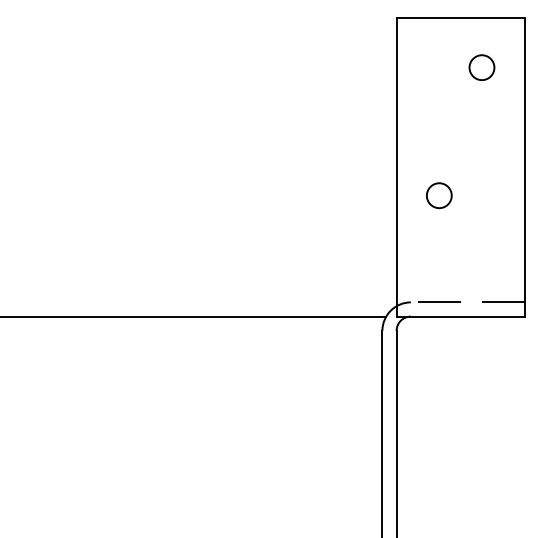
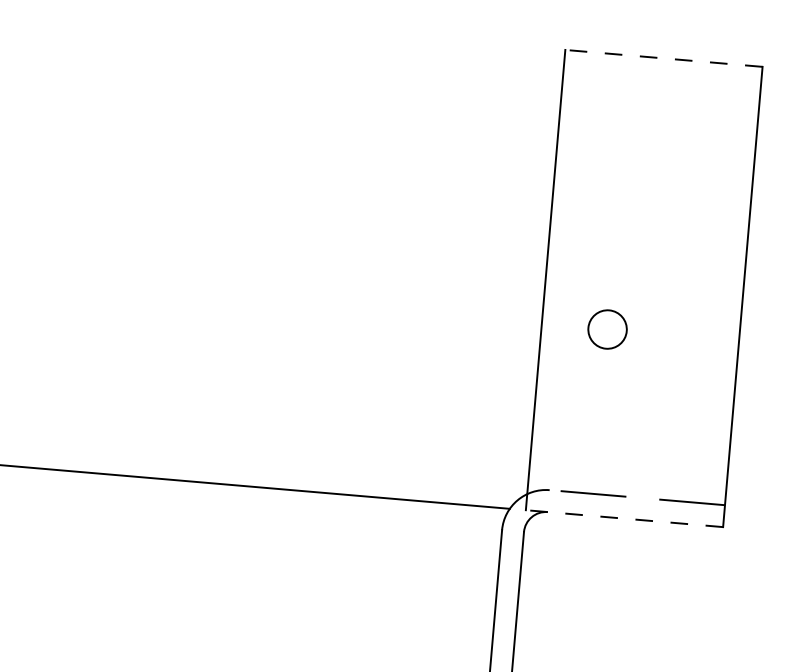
line: (460, 17) -> (663, 57), solid -> dashed
circle: (481, 67) -> (689, 137), removed
line: (460, 316) -> (624, 518), solid -> dashed

